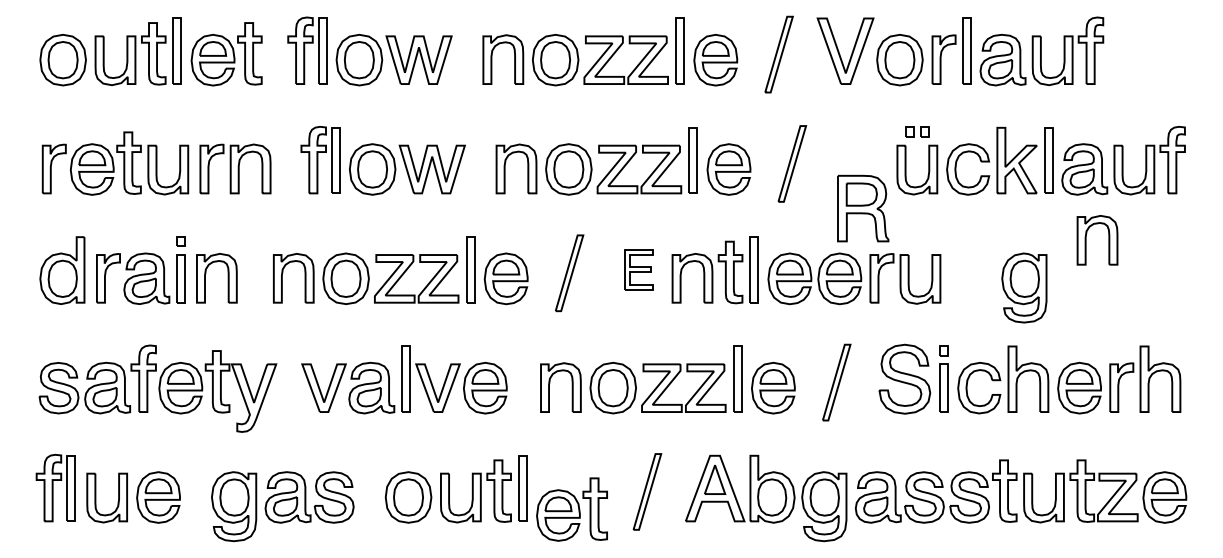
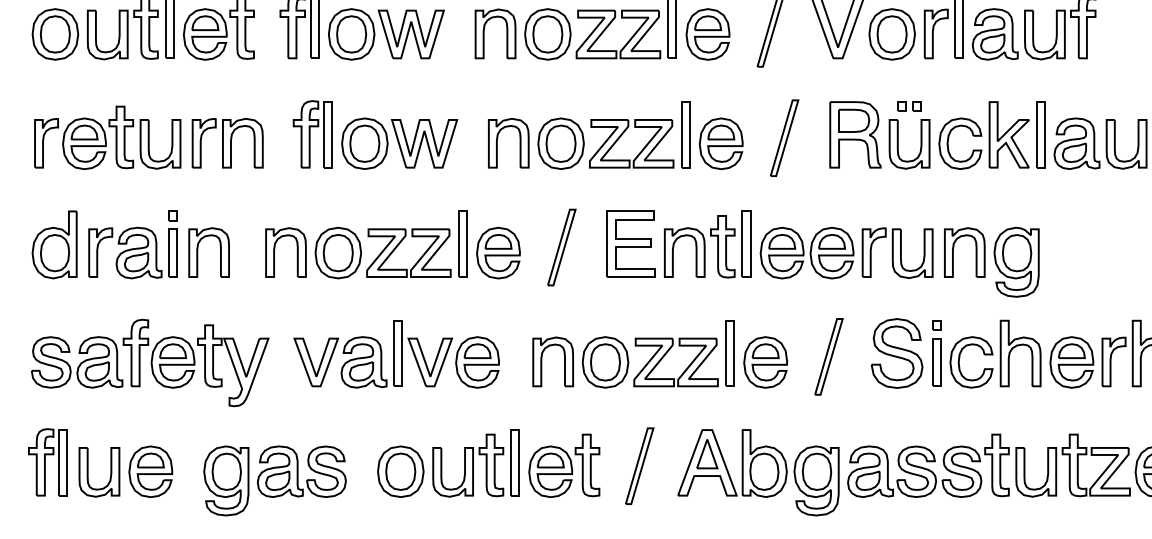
part: (863, 208) -> (855, 134), moved
part: (1086, 240) -> (953, 252), moved
part: (638, 269) -> (630, 243), size x1.67
part: (571, 509) -> (563, 465), moved

